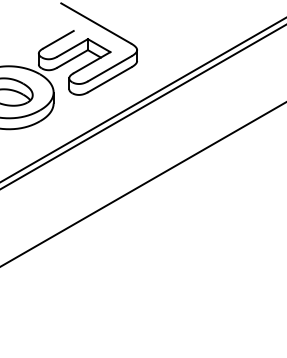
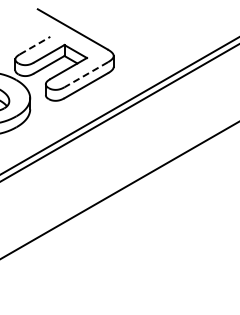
line: (58, 39) -> (35, 45), solid -> dashed
line: (109, 69) -> (86, 75), solid -> dashed

